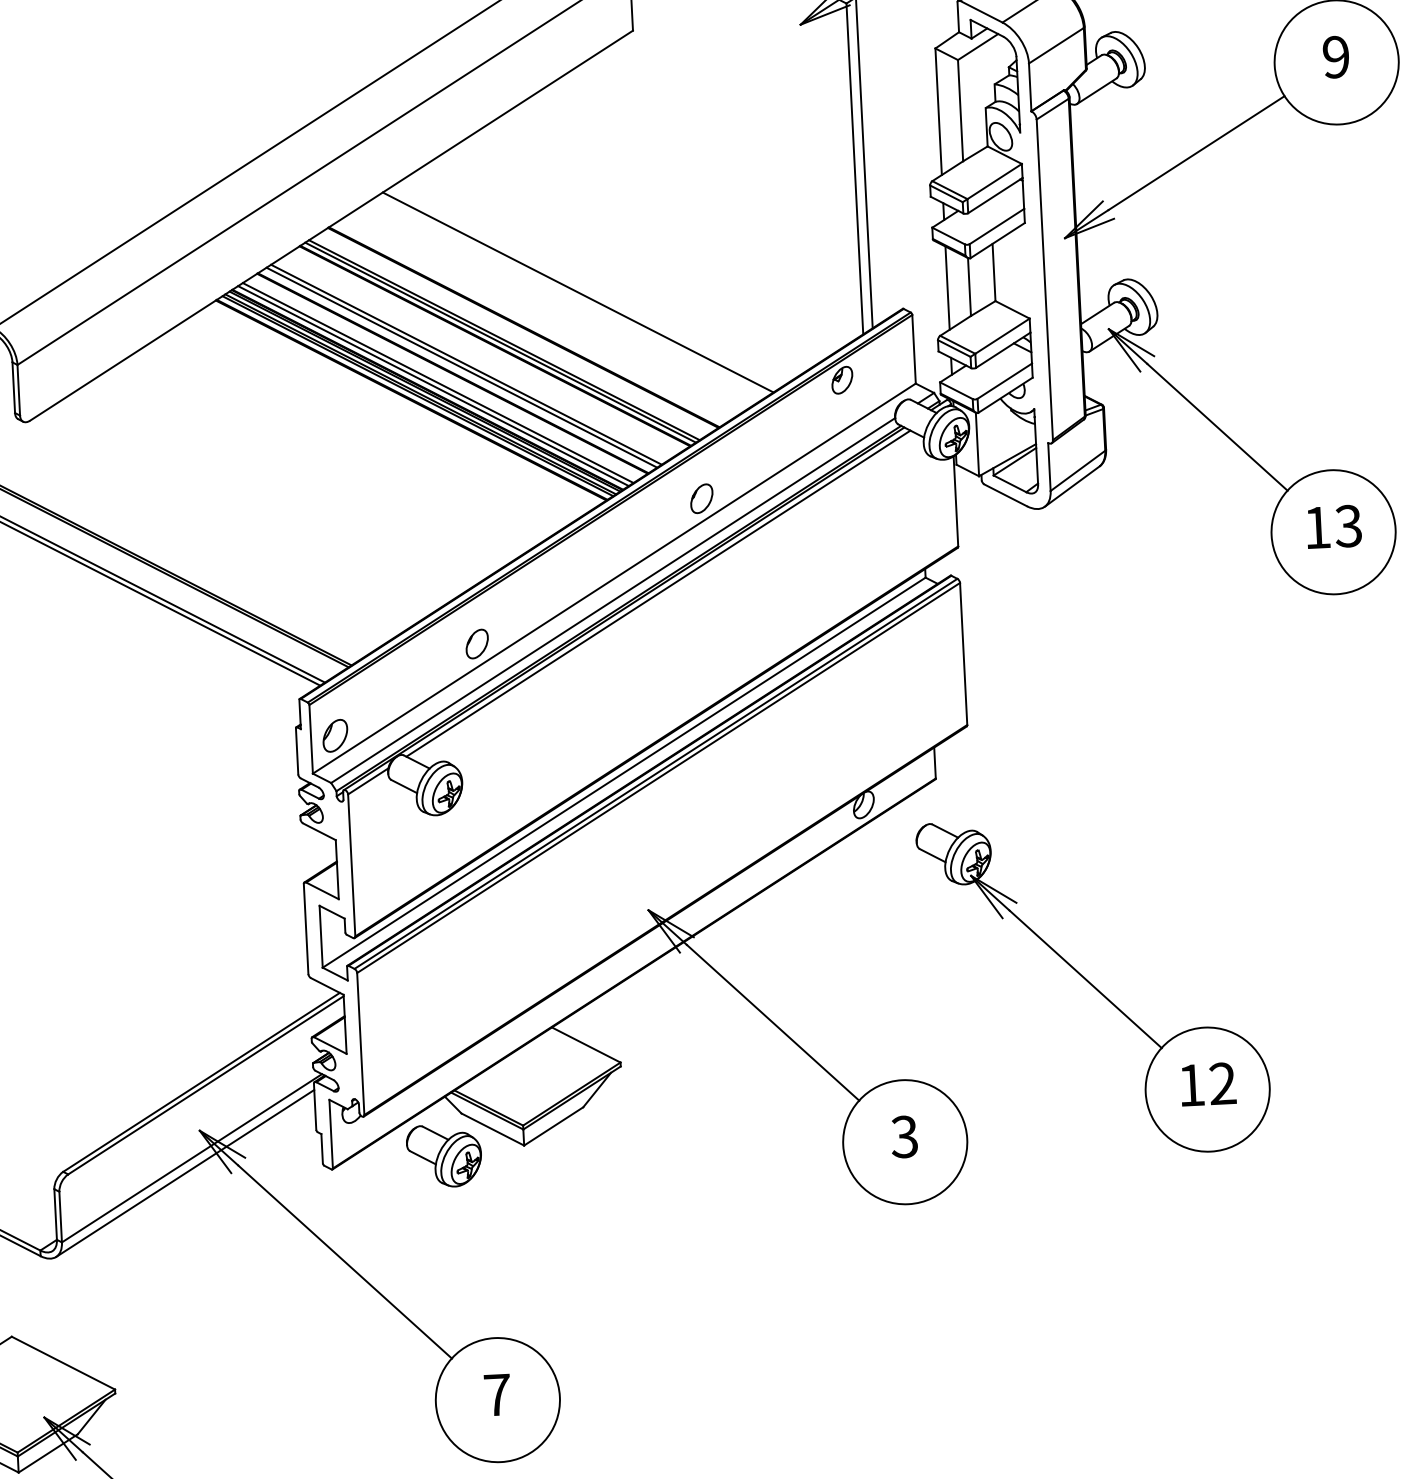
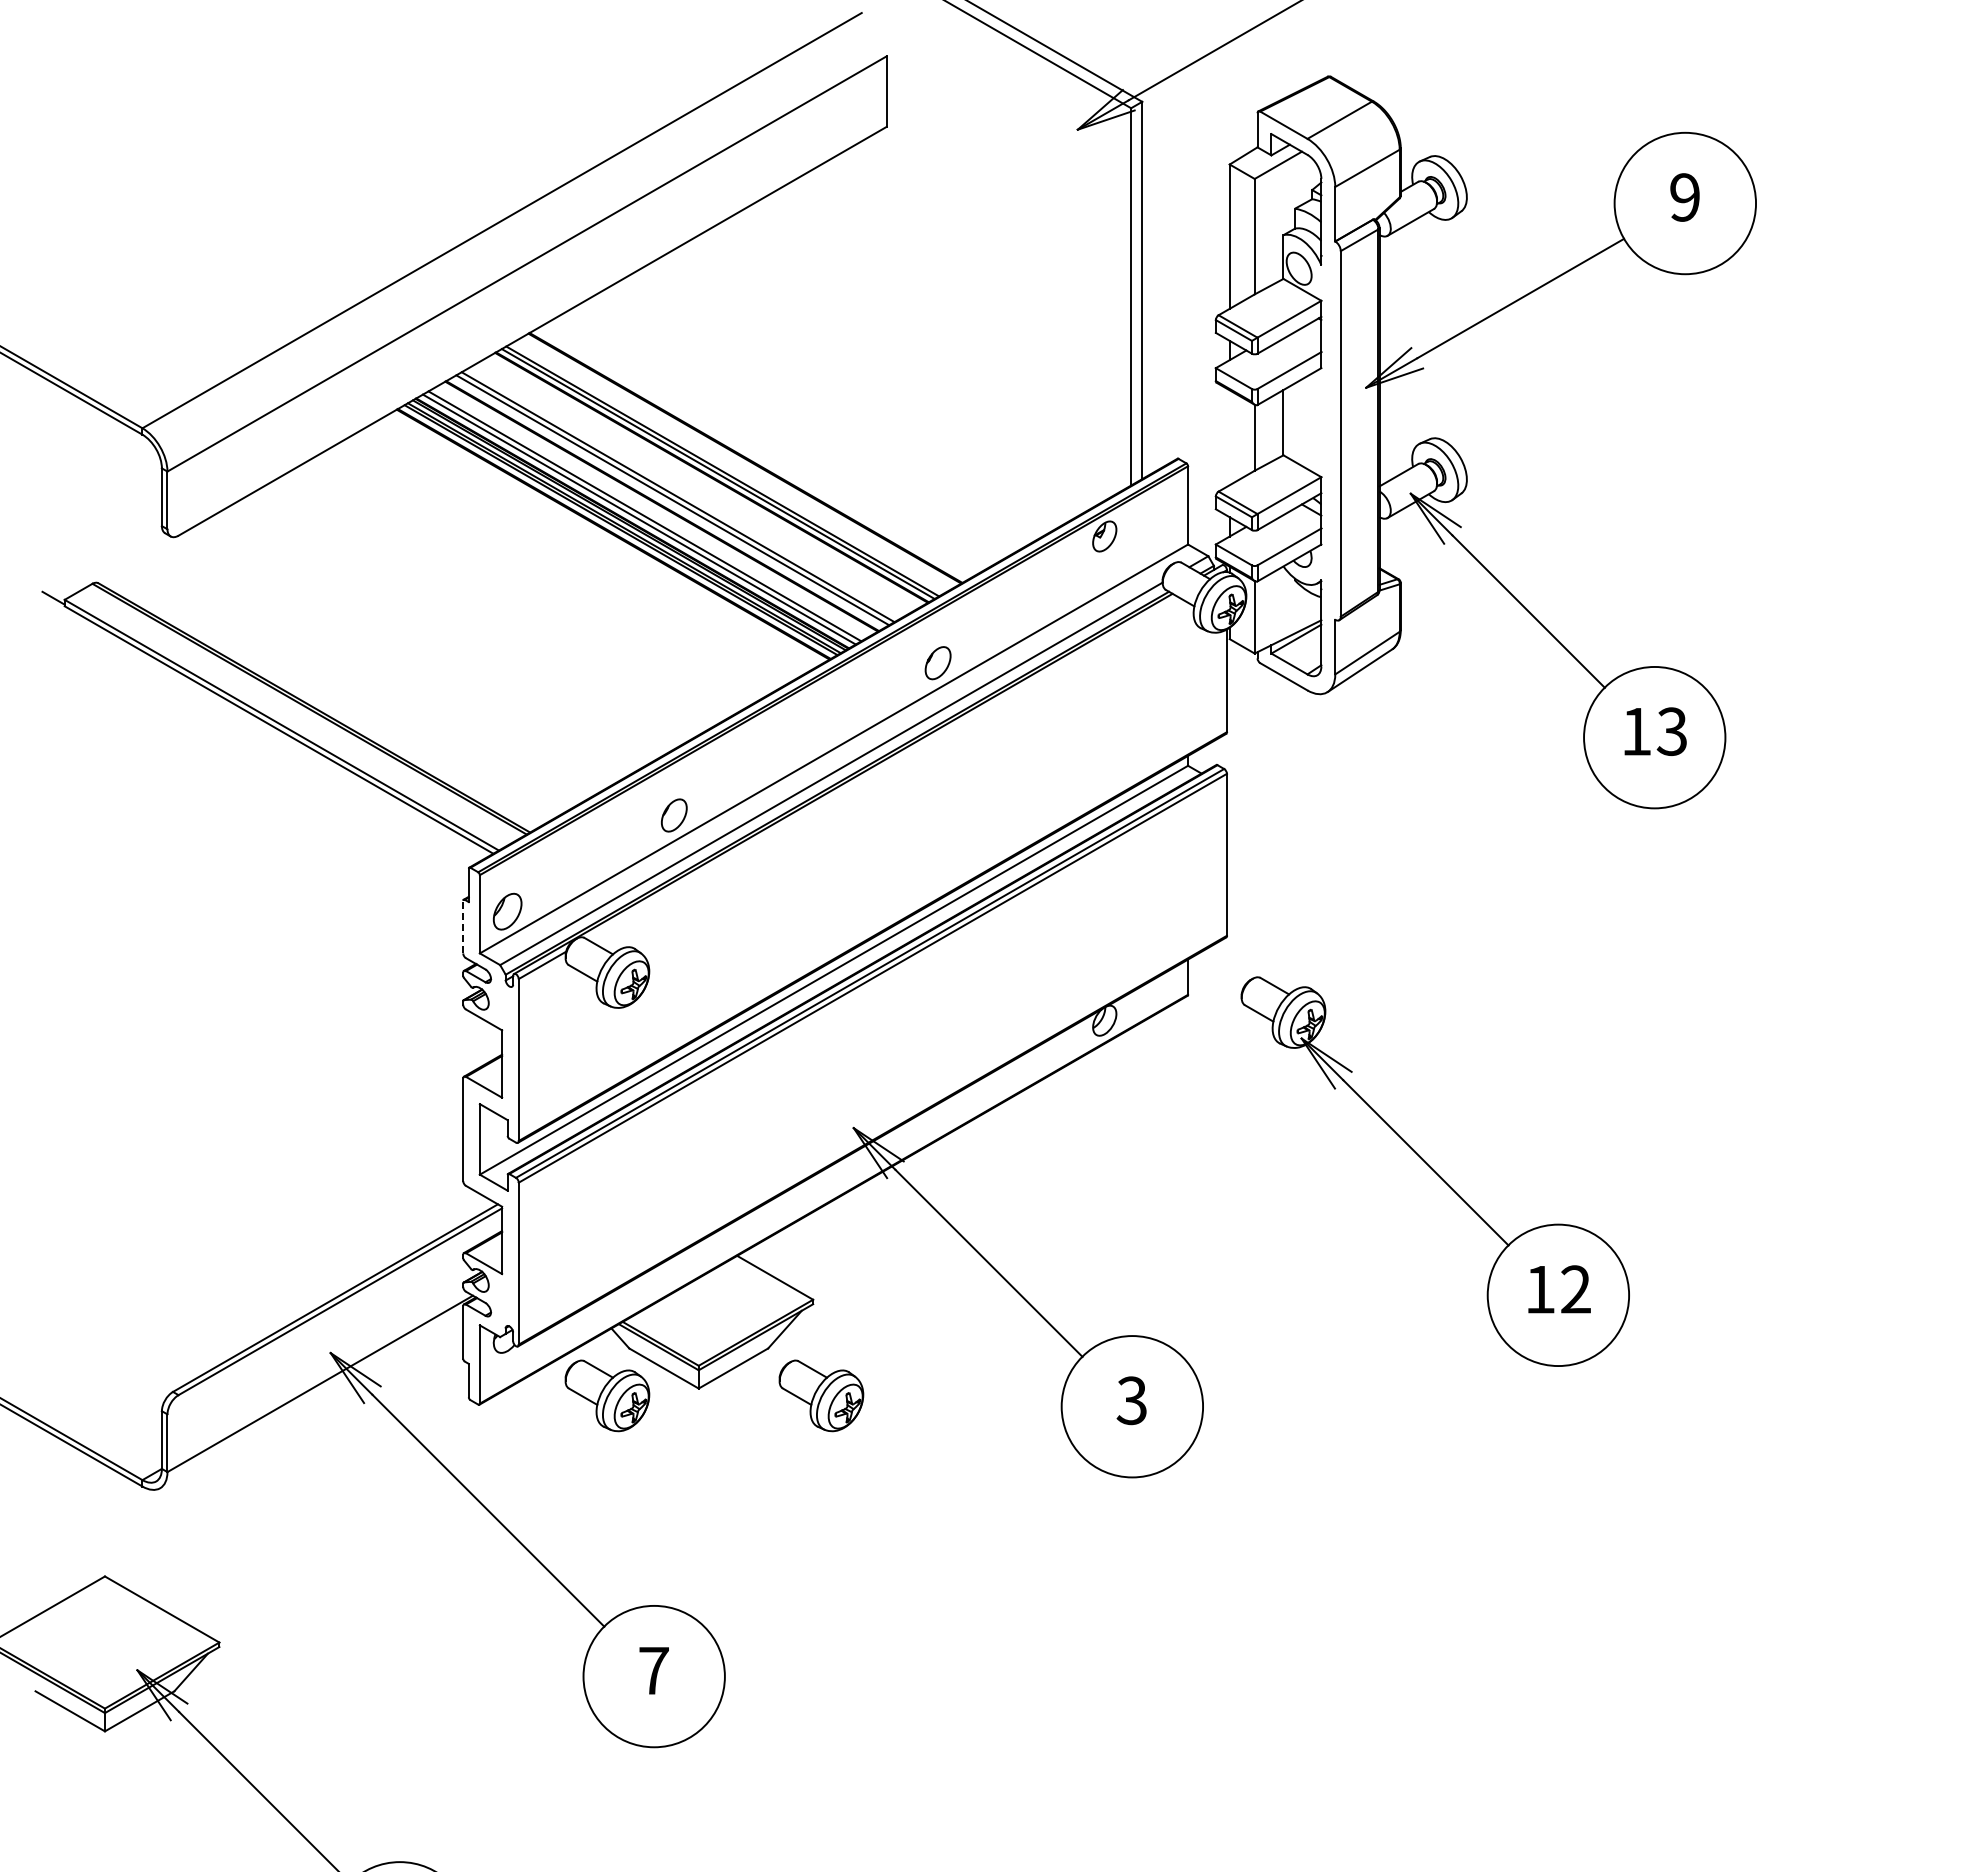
line: (947, 287) -> (1229, 437), removed
line: (577, 292) -> (808, 421), removed
line: (658, 593) -> (883, 768), removed
line: (297, 750) -> (463, 926), solid -> dashed
part: (1093, 986) -> (1434, 1171), moved
part: (632, 1146) -> (821, 1395), added
line: (185, 1173) -> (311, 1400), removed

